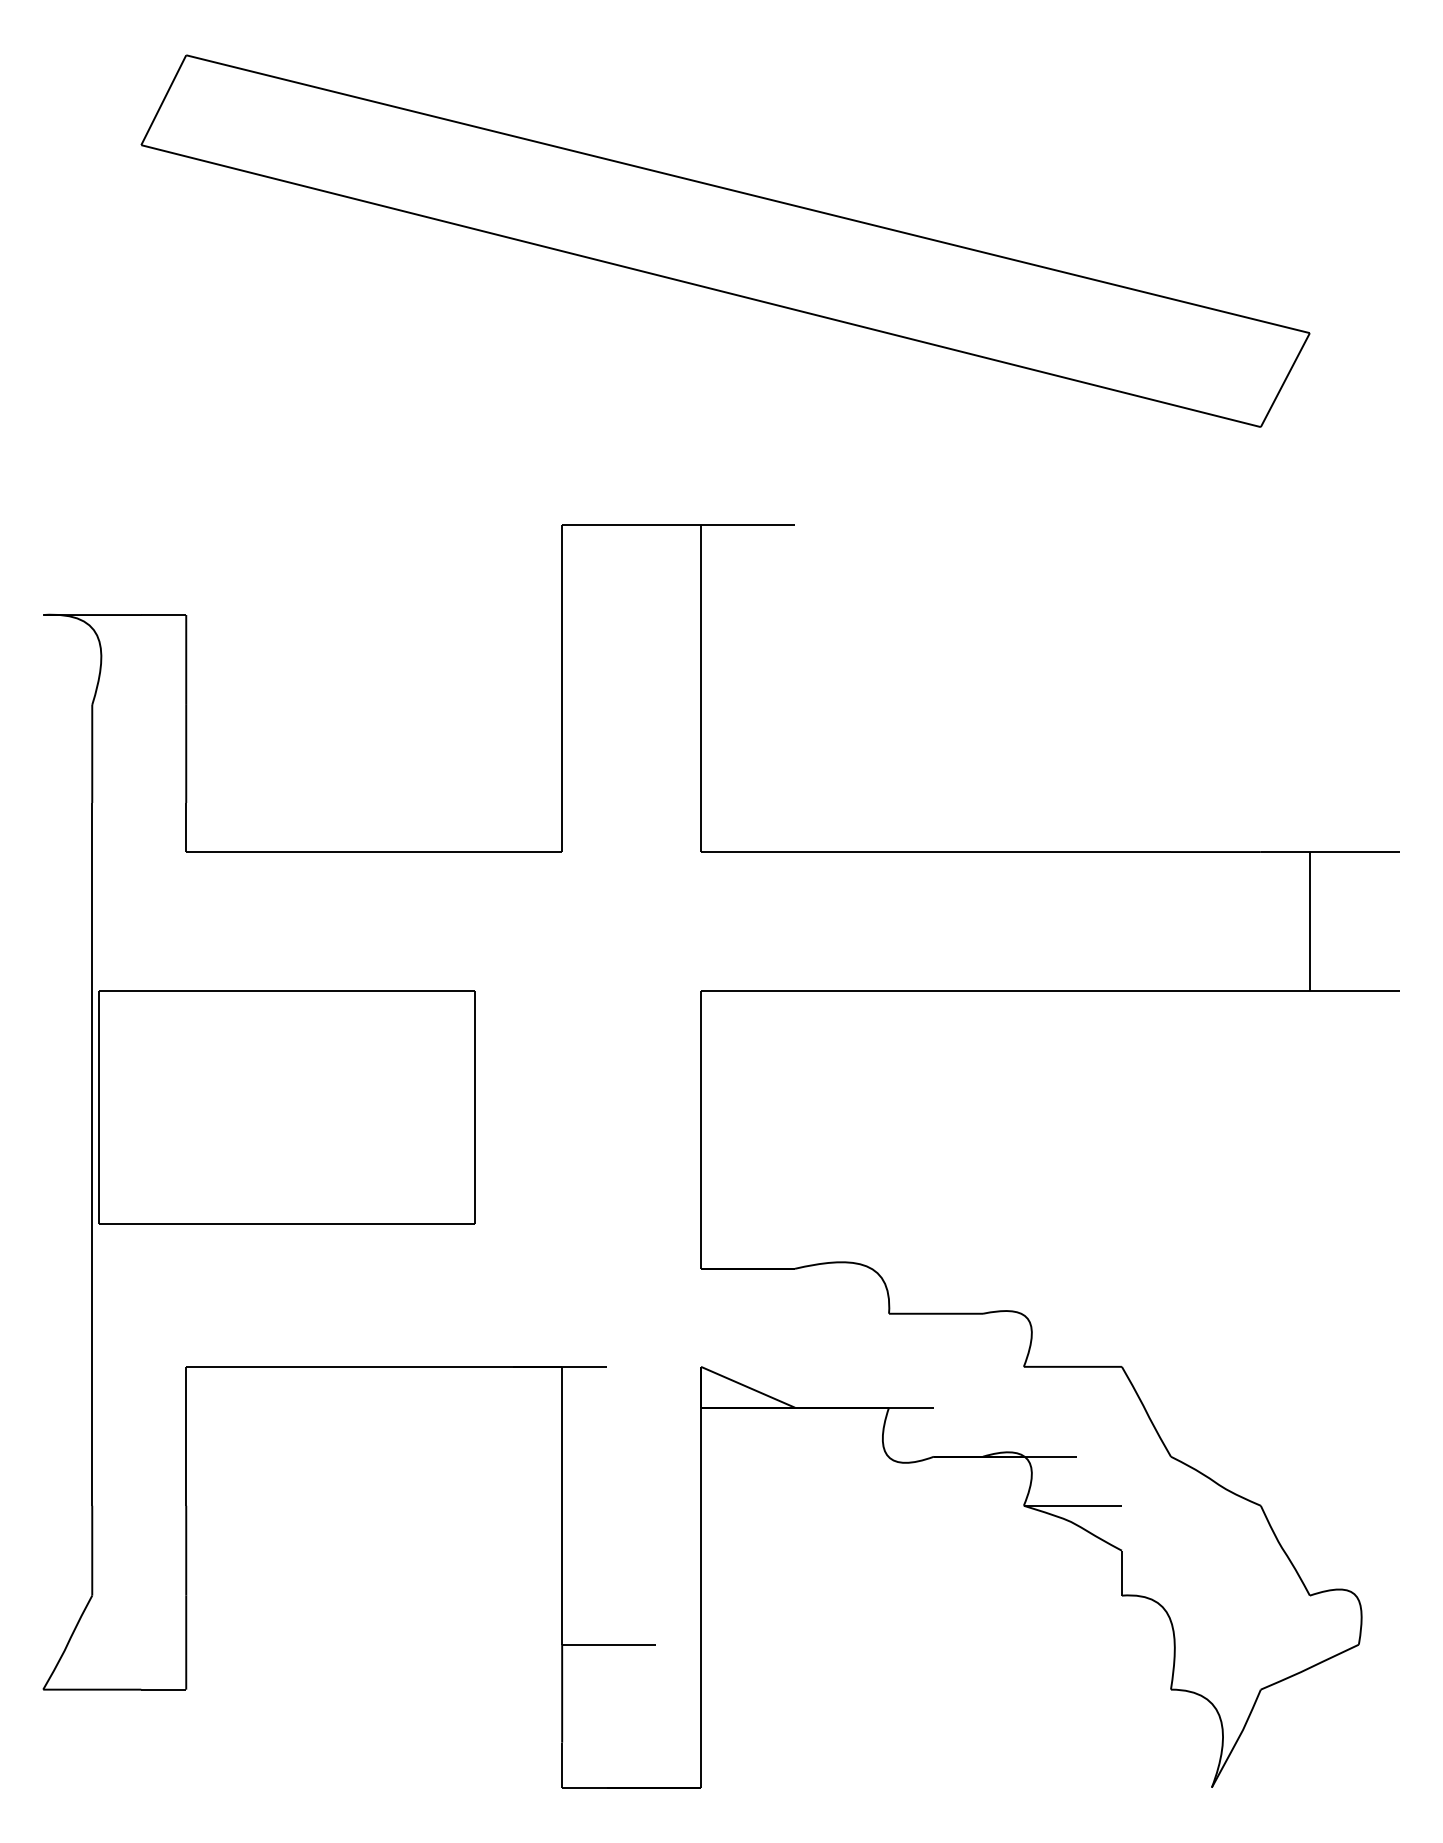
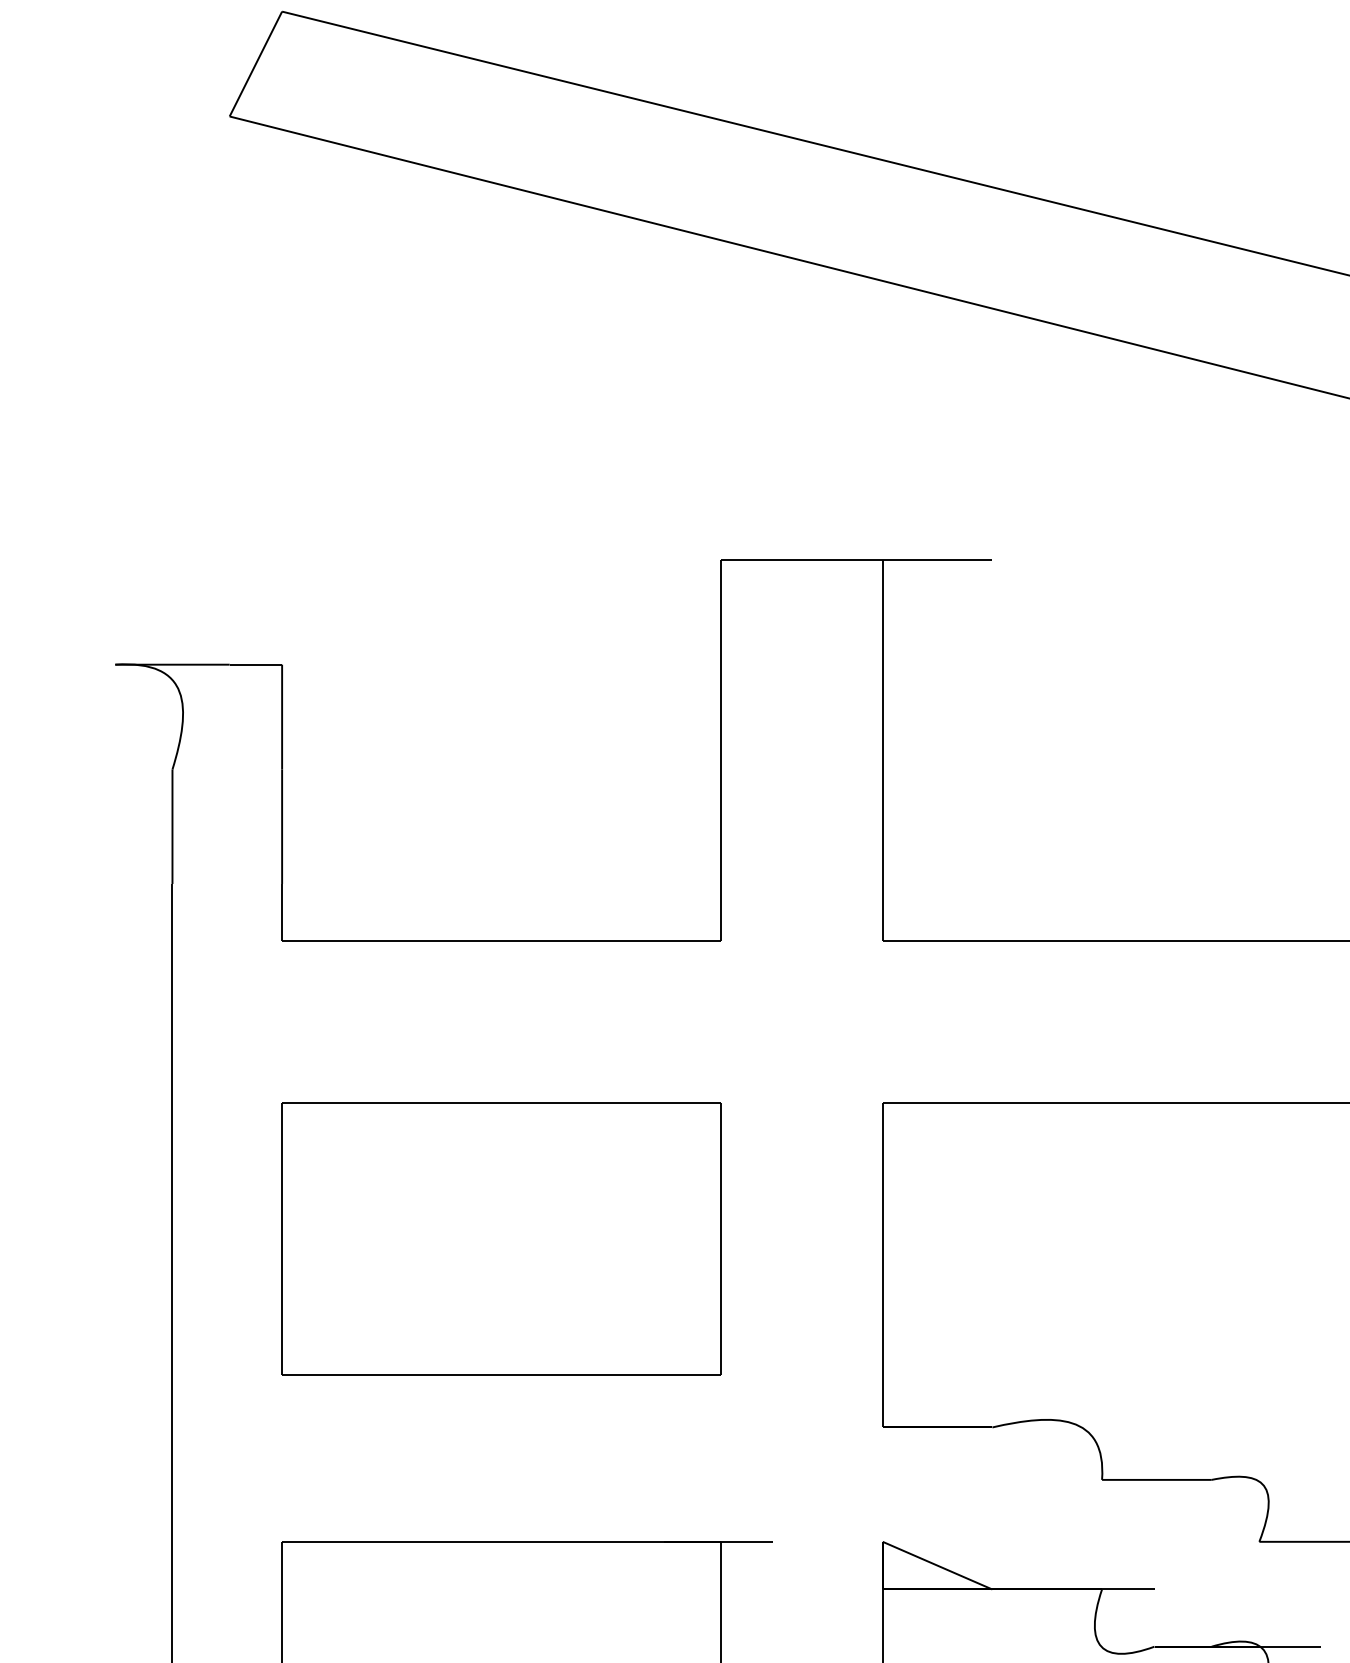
part: (286, 1107) -> (500, 1239), moved

